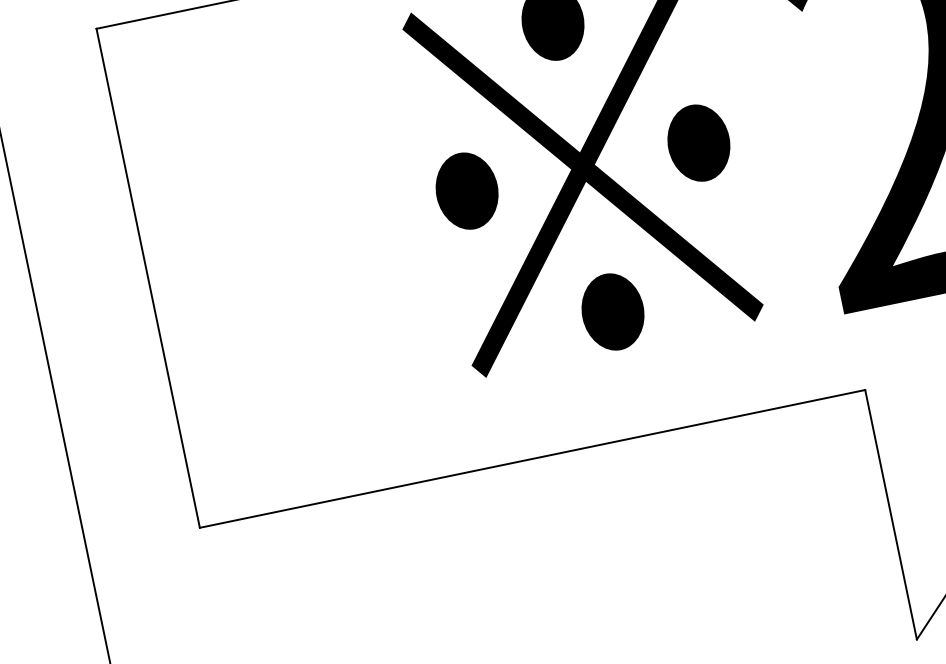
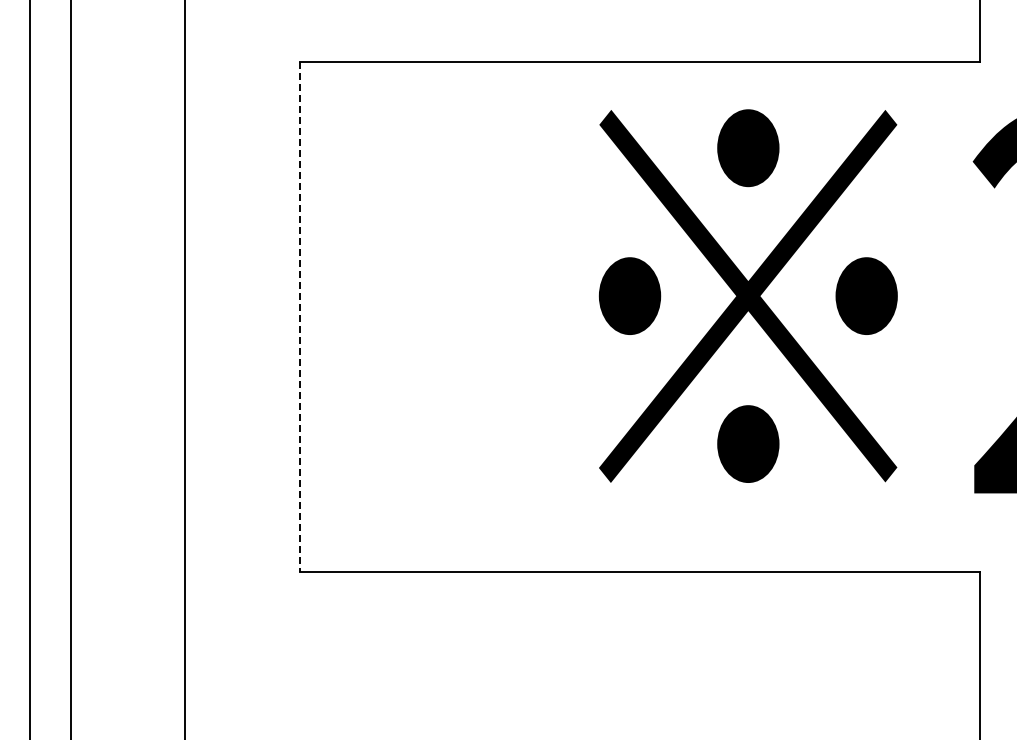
line: (148, 277) -> (300, 316), solid -> dashed

